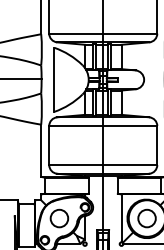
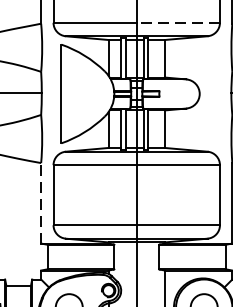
line: (129, 33) -> (177, 22), solid -> dashed
line: (41, 150) -> (41, 202), solid -> dashed

